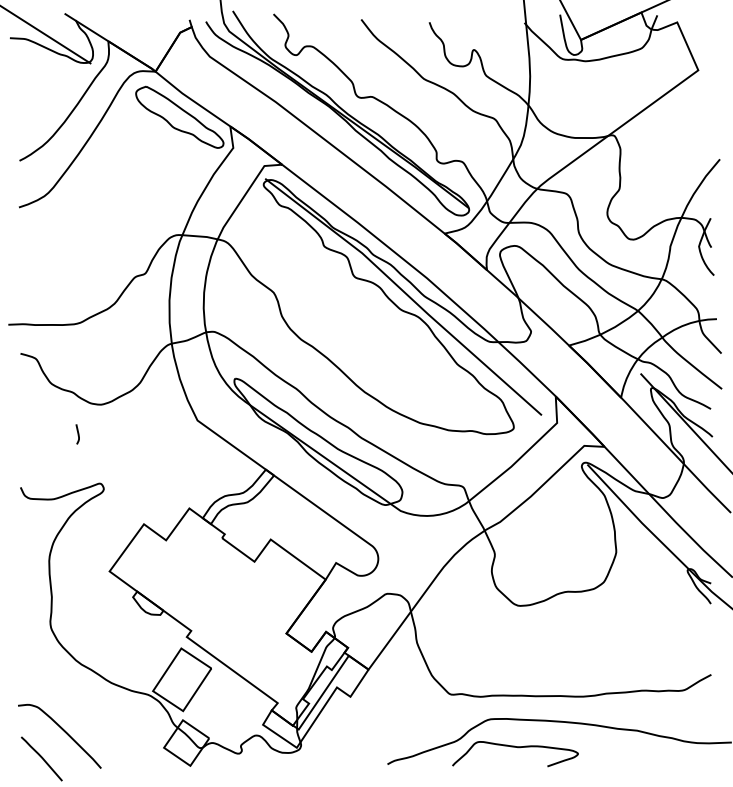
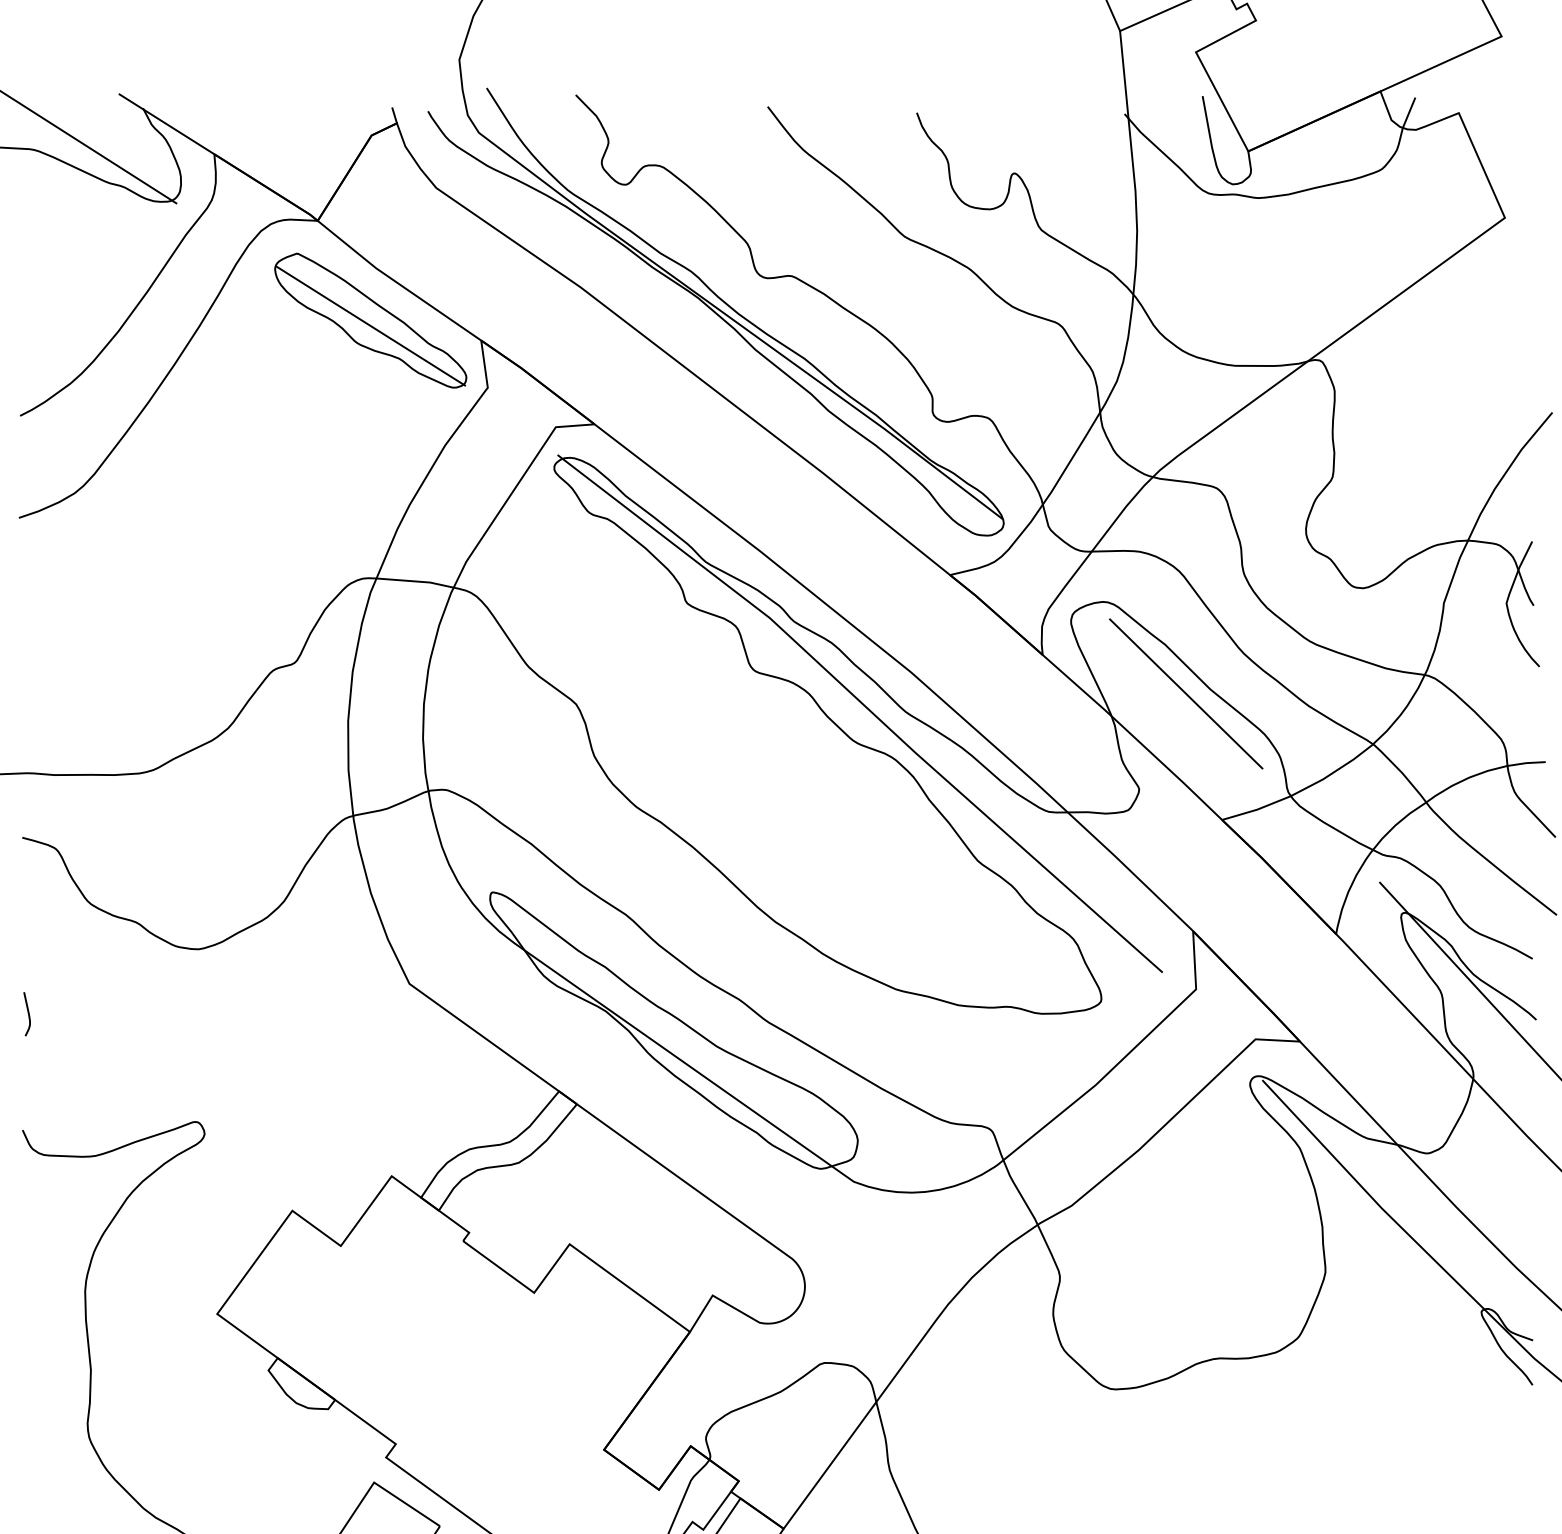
line: (179, 119) -> (370, 325), added
line: (552, 287) -> (1185, 692), added
curve: (77, 434) -> (26, 1014), moved

